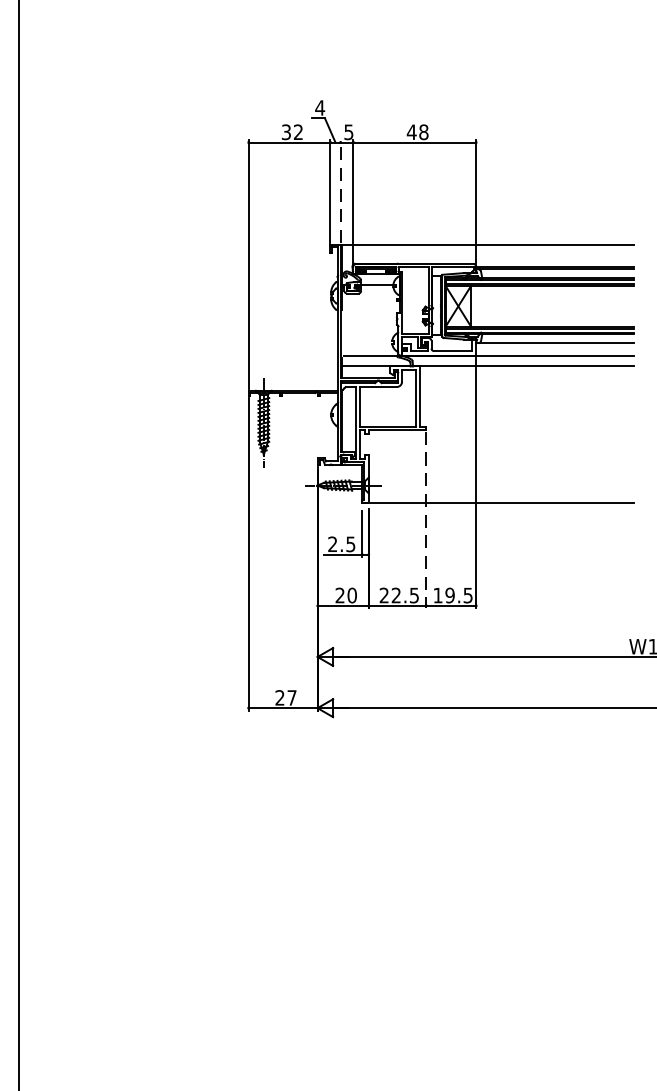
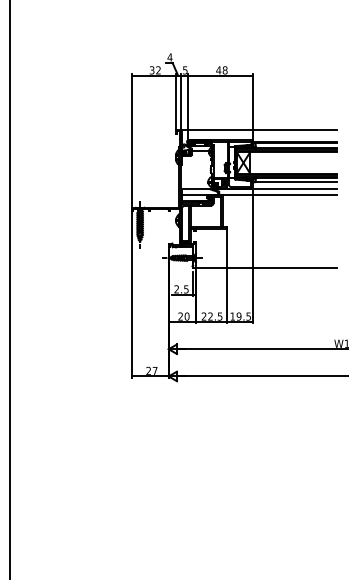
line: (339, 190) -> (180, 101), dashed -> solid
line: (426, 520) -> (226, 276), dashed -> solid

